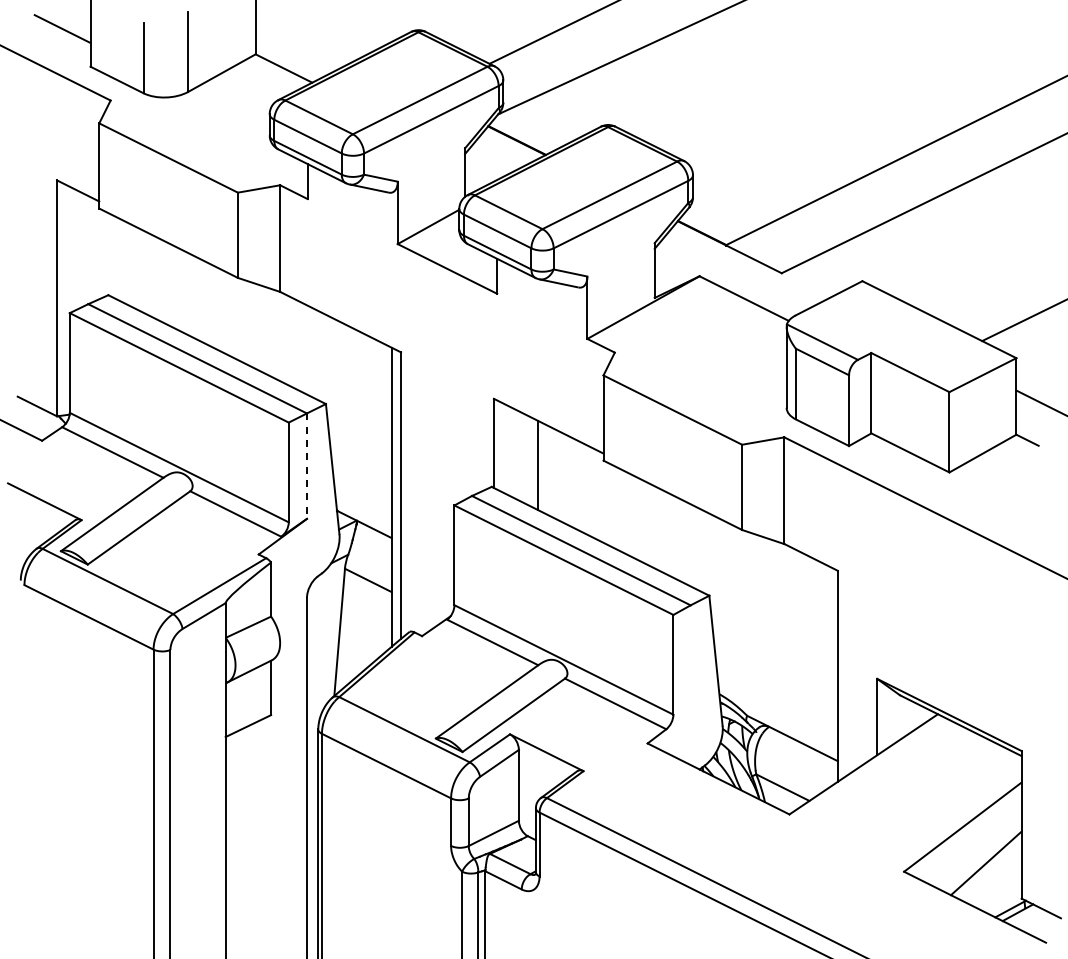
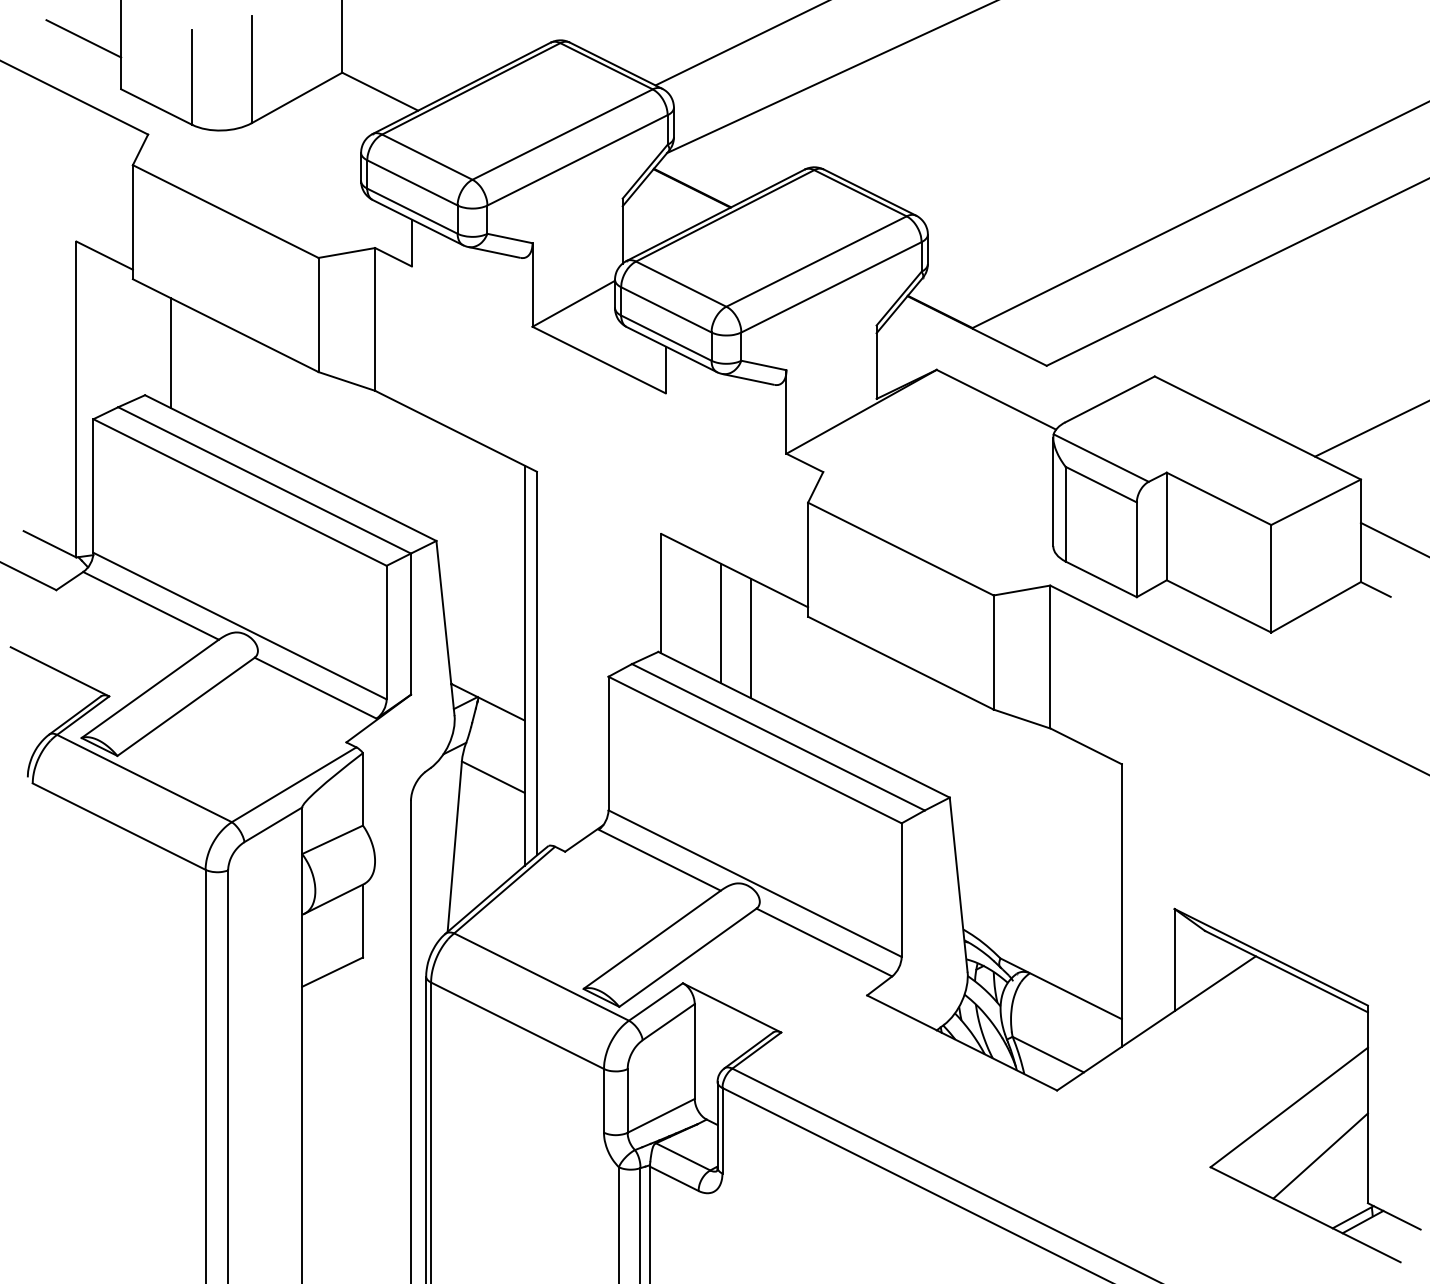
line: (127, 263) -> (170, 352), added
line: (306, 466) -> (410, 624), dashed -> solid
line: (561, 476) -> (751, 637), added

